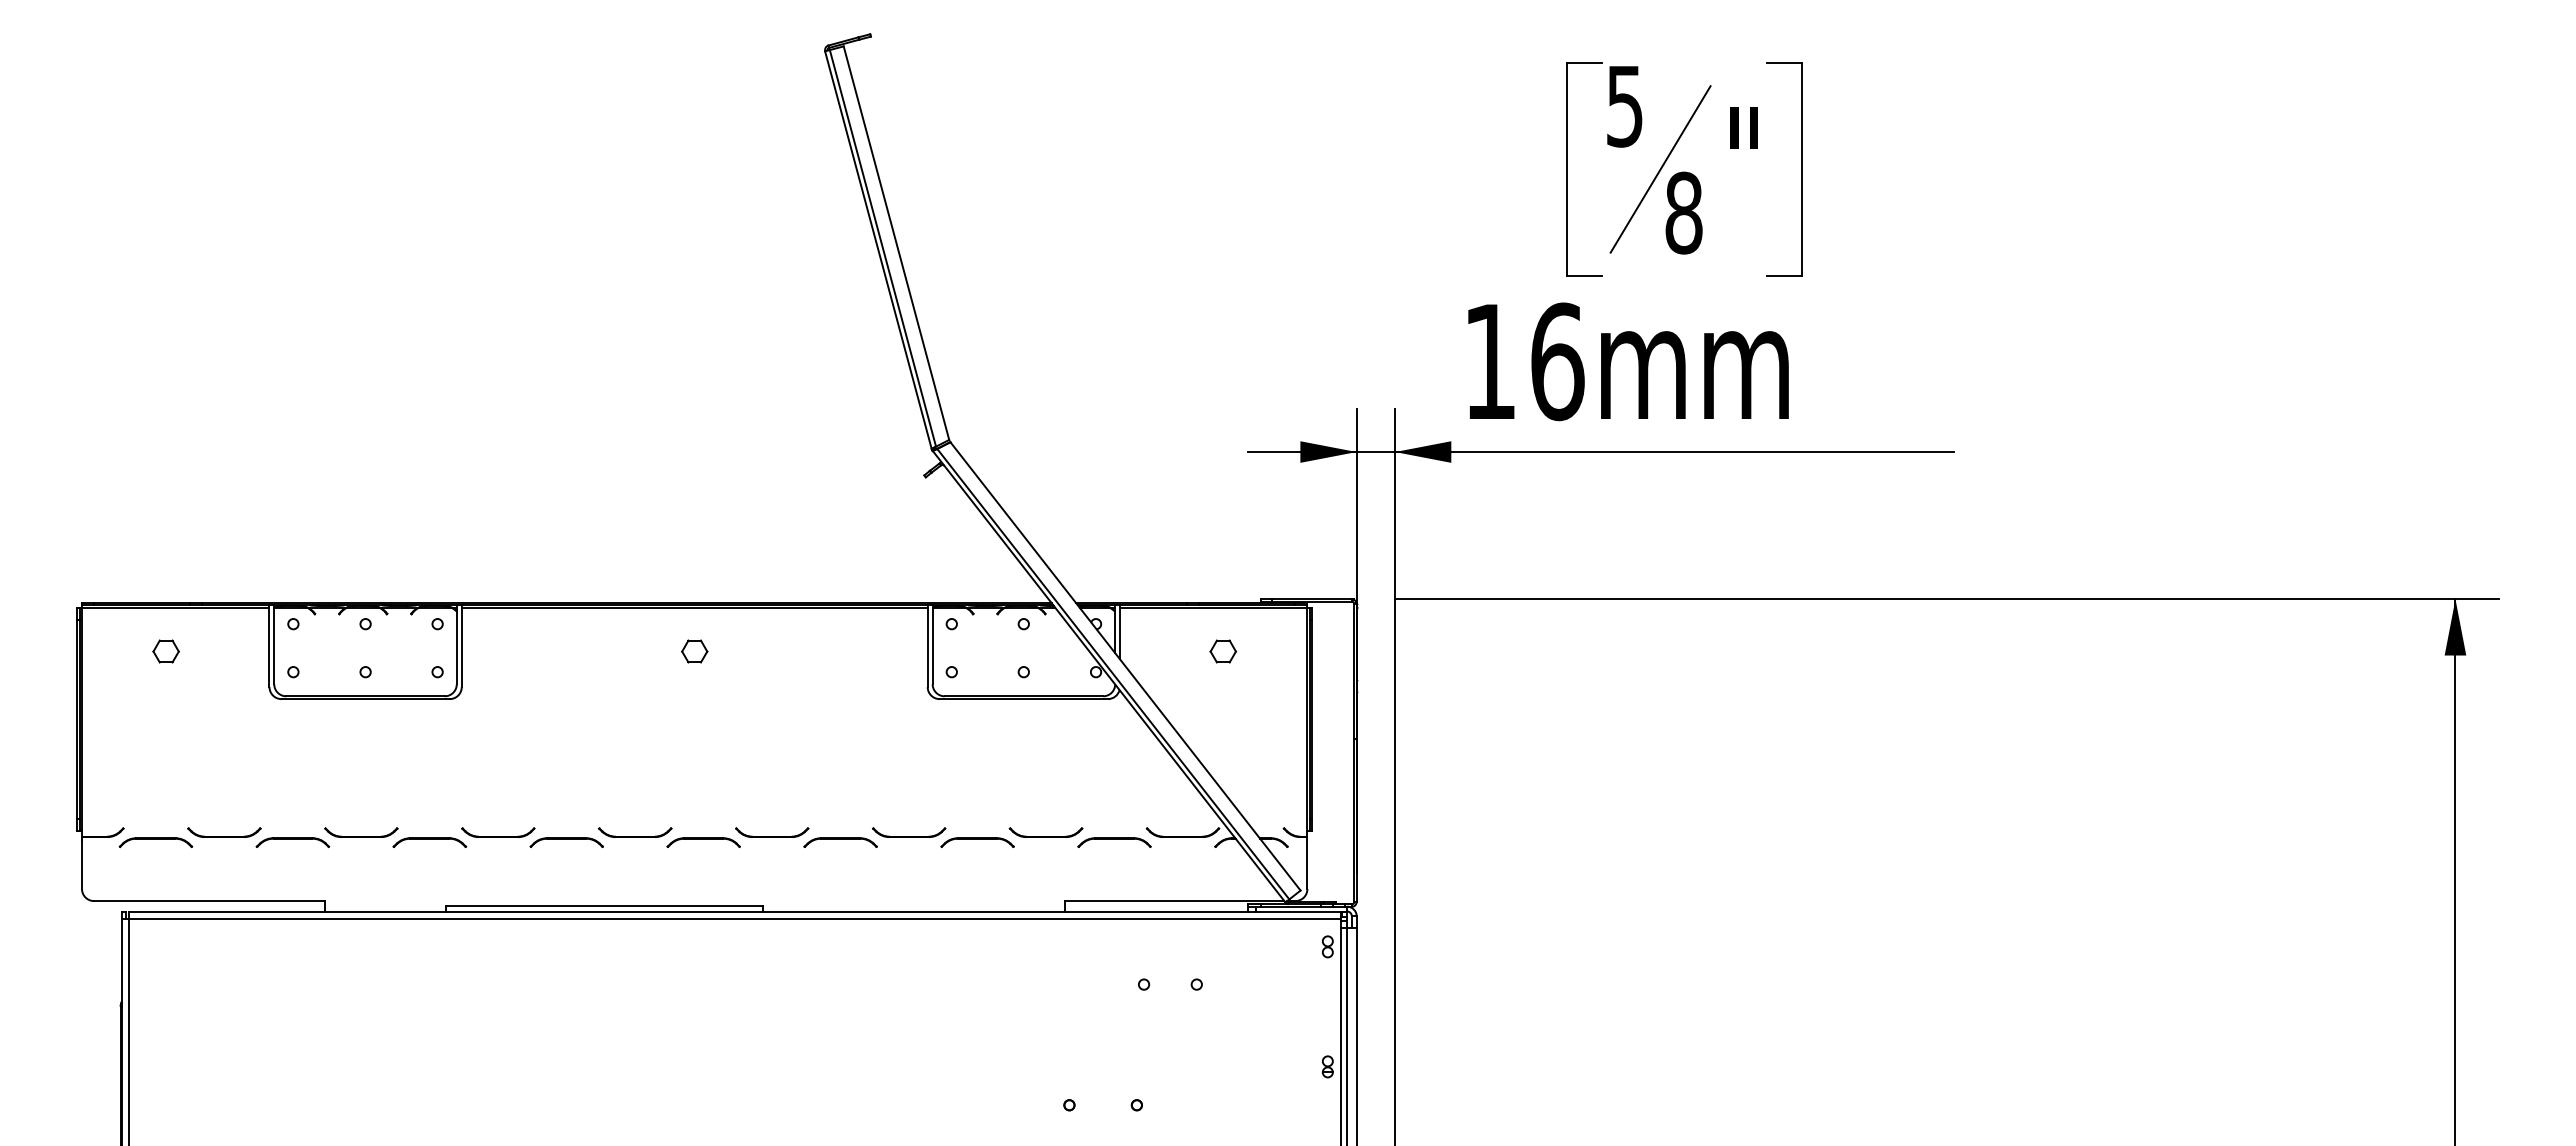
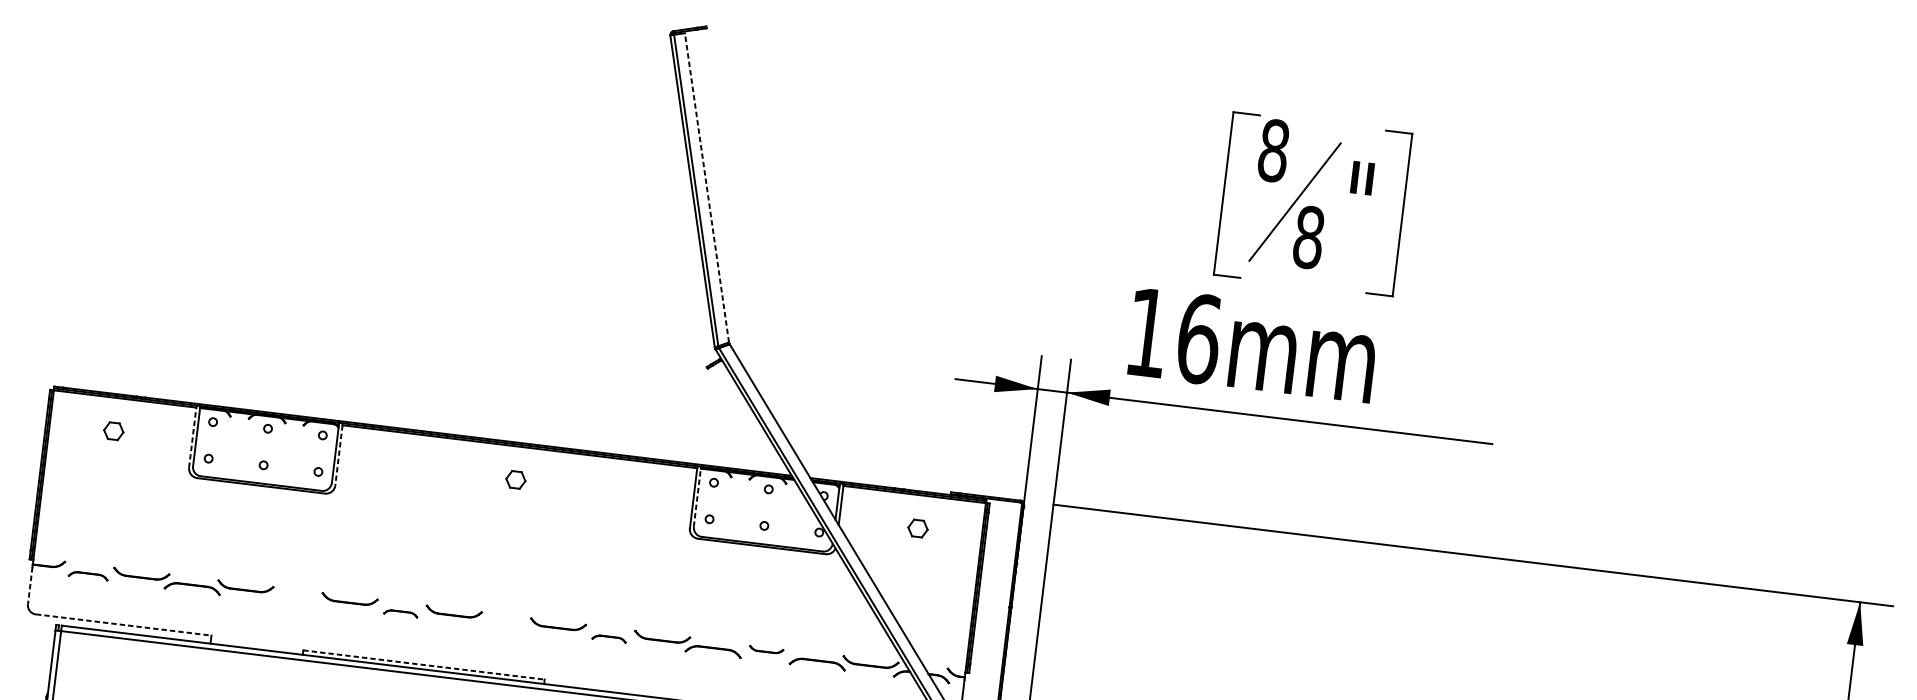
text: (1624, 105) -> (1273, 150), 5 -> 8
line: (896, 243) -> (706, 188), solid -> dashed
line: (932, 645) -> (697, 497), solid -> dashed
line: (269, 647) -> (192, 437), solid -> dashed
line: (461, 647) -> (338, 455), solid -> dashed
part: (1045, 832) -> (766, 649), size x0.6
part: (155, 842) -> (88, 575), size x0.7
part: (429, 842) -> (296, 600), removed
part: (566, 842) -> (400, 613), size x0.6
part: (703, 842) -> (504, 626), removed
part: (840, 842) -> (609, 638), size x0.6
line: (82, 865) -> (30, 586), solid -> dashed
line: (209, 900) -> (123, 624), solid -> dashed
line: (604, 905) -> (423, 664), solid -> dashed

